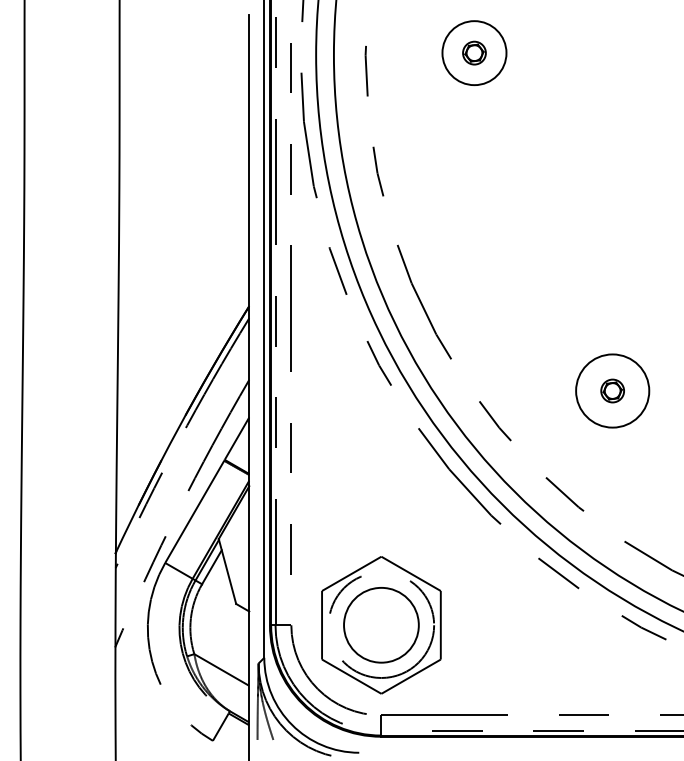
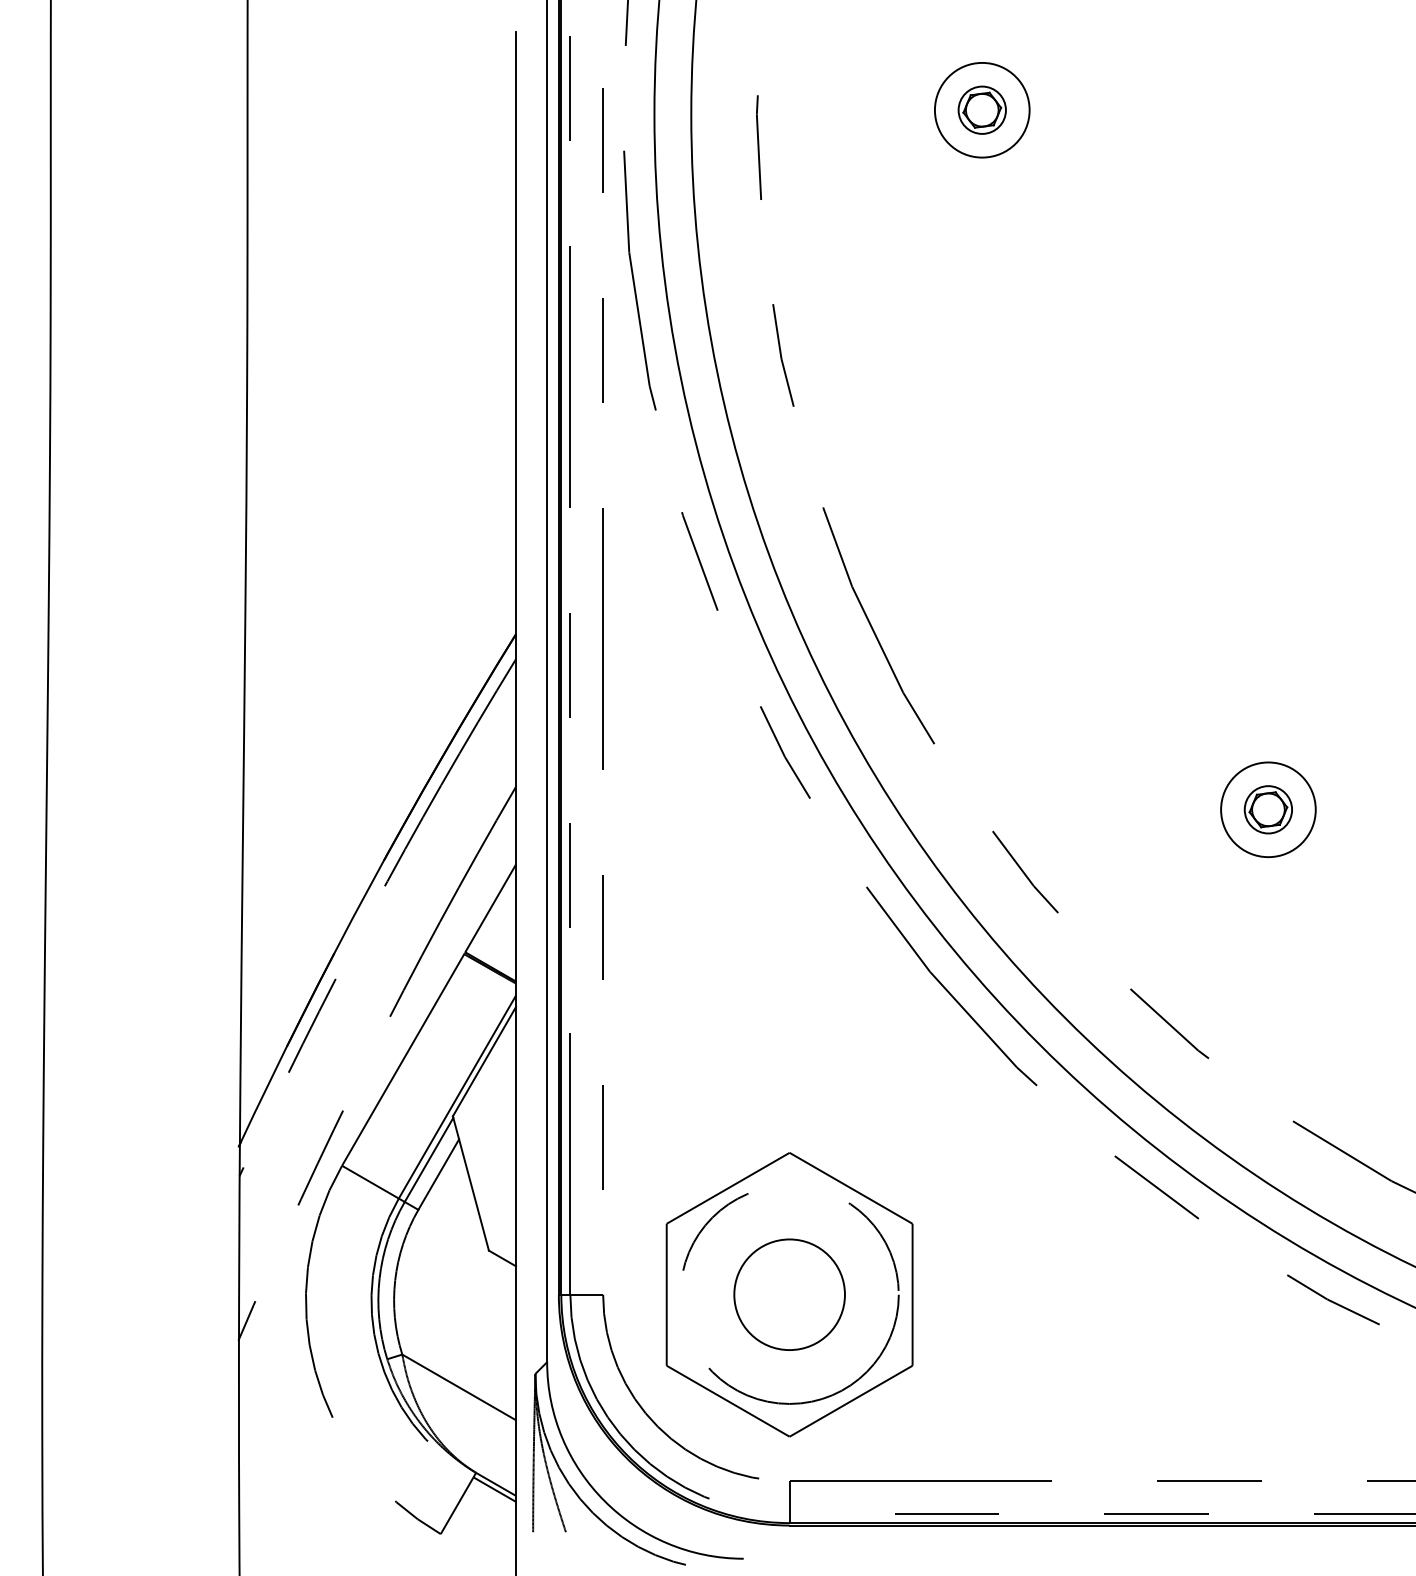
circle: (474, 53) -> (982, 110), size x0.71
circle: (612, 390) -> (1268, 808), size x0.62
circle: (381, 624) -> (789, 1293), size x0.71

